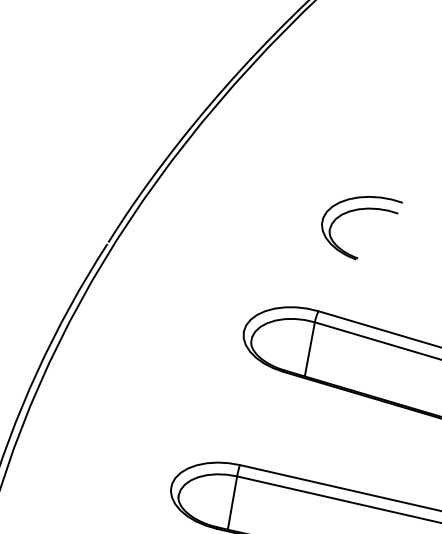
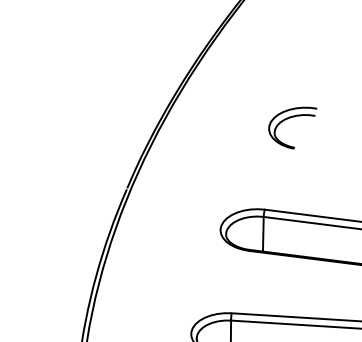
part: (358, 211) -> (290, 118), moved

